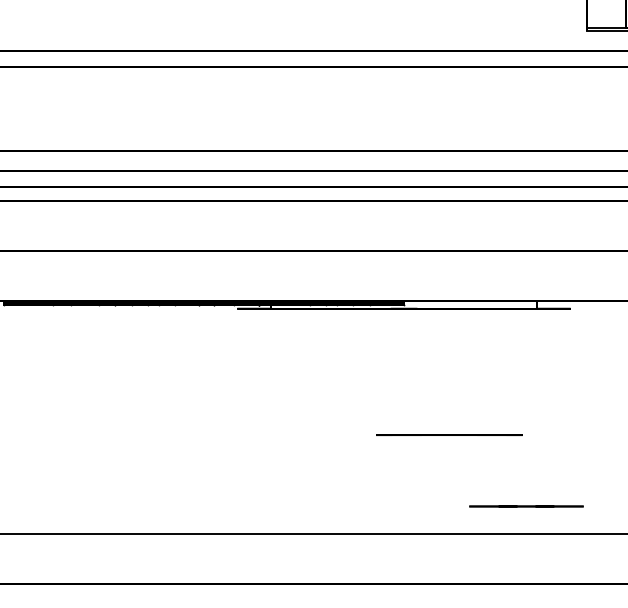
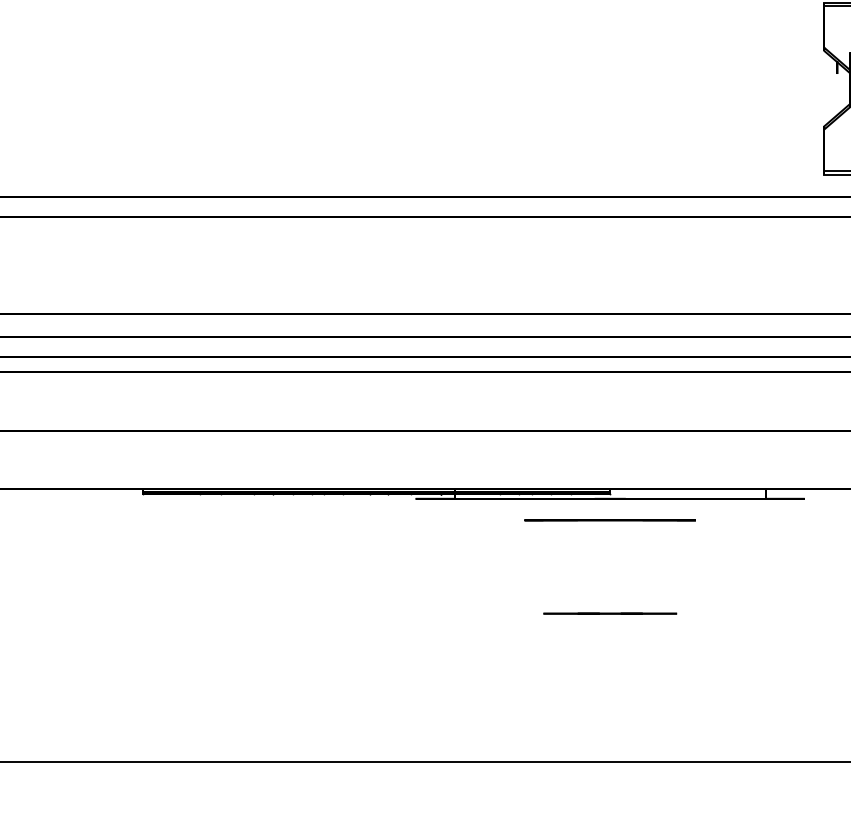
line: (448, 435) -> (609, 520), moved
line: (526, 506) -> (610, 613), moved

